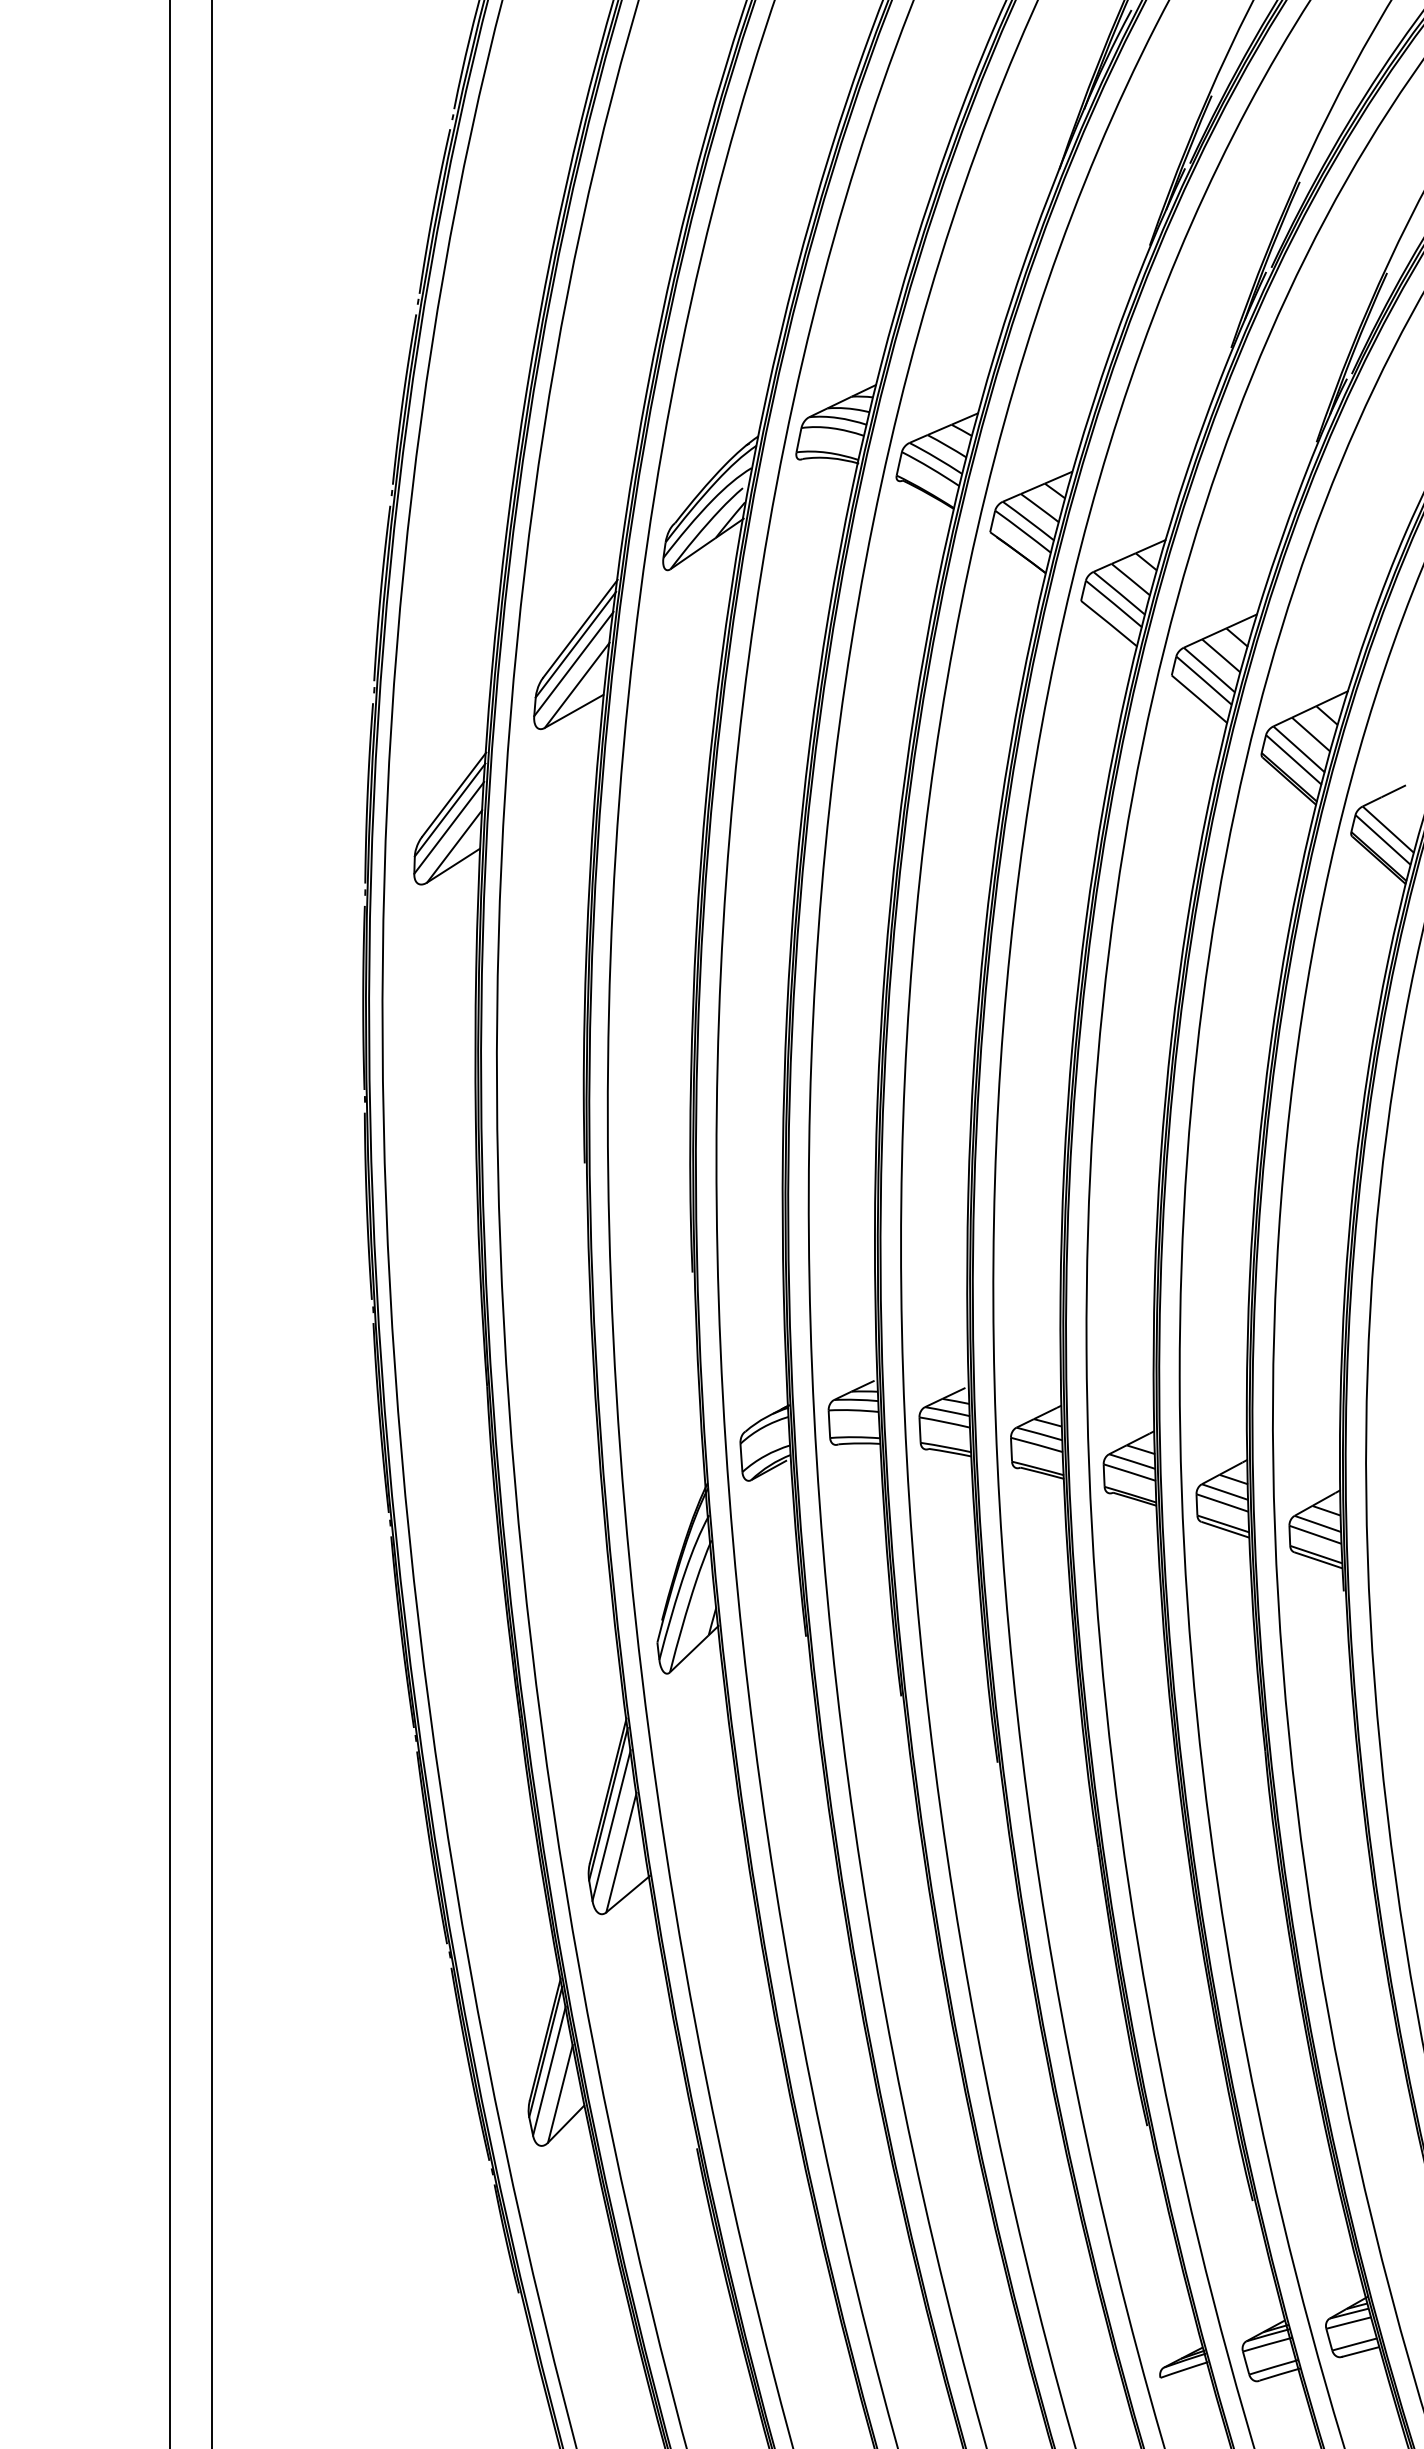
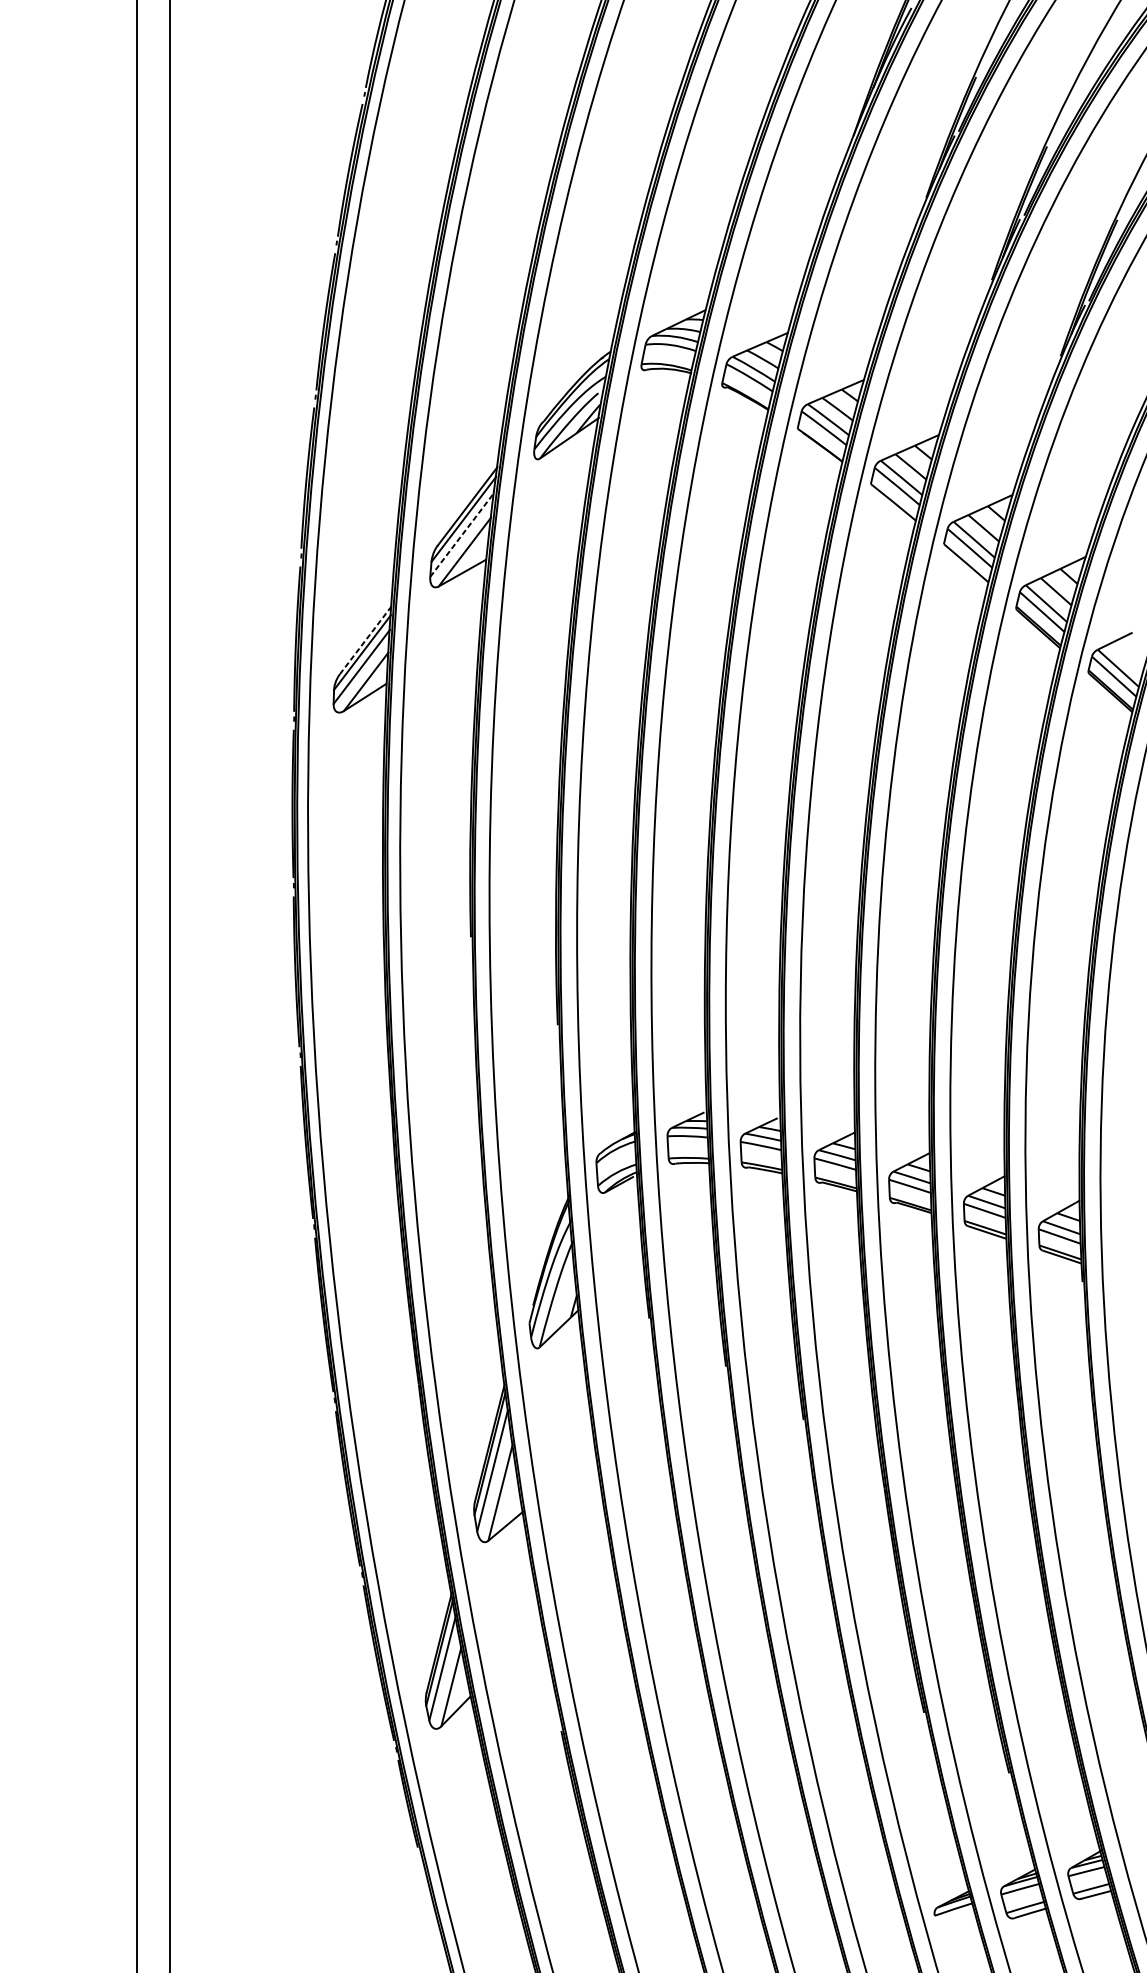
line: (573, 664) -> (461, 535), solid -> dashed
line: (454, 794) -> (366, 640), solid -> dashed

